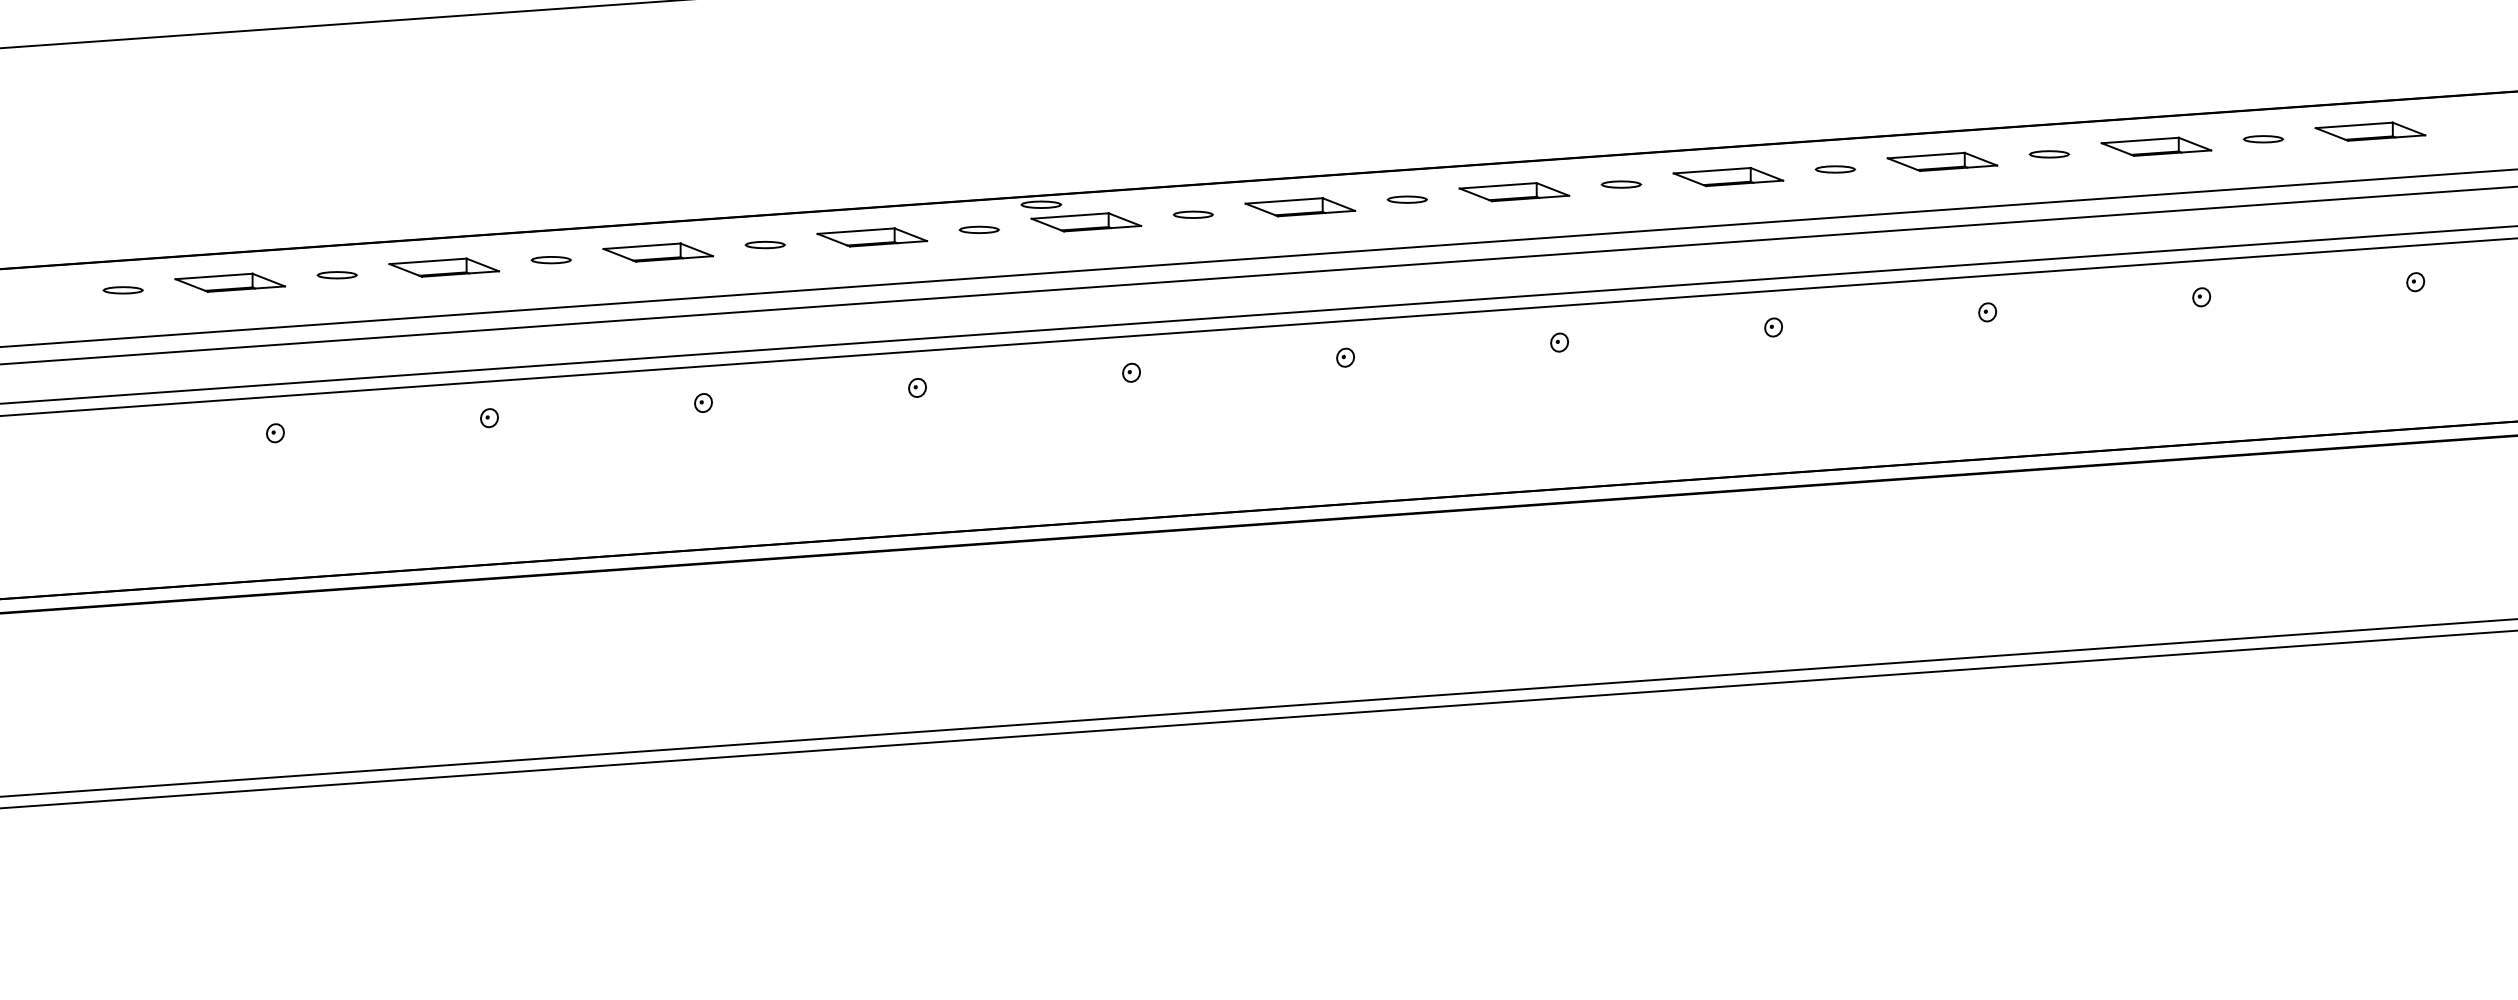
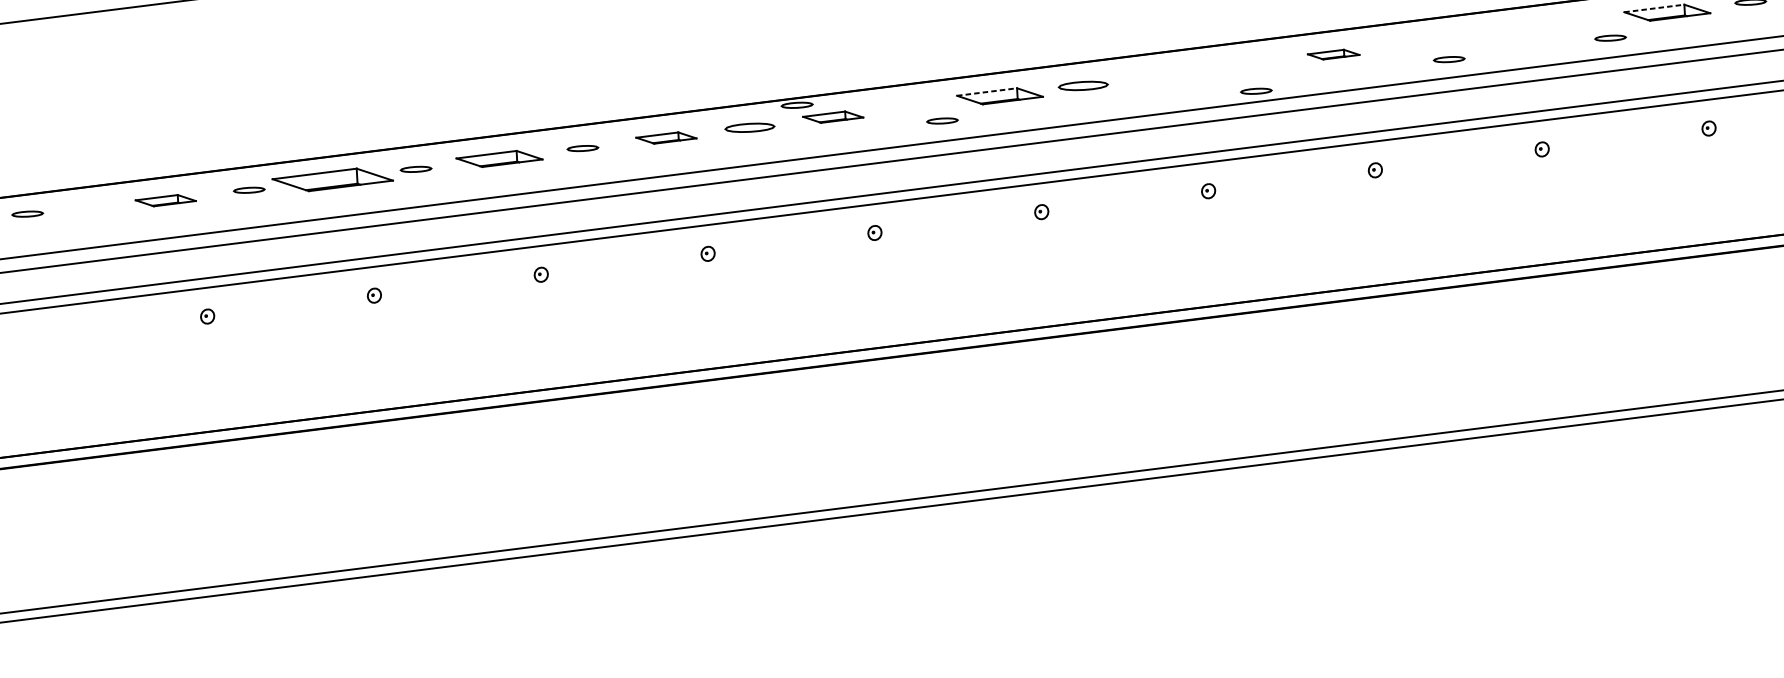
line: (2140, 140) -> (1654, 8), solid -> dashed
part: (2049, 154) -> (1610, 38), moved
part: (1942, 161) -> (1500, 33), removed
part: (1835, 169) -> (1449, 59), moved
part: (1728, 177) -> (1333, 54), size x0.6
part: (1621, 184) -> (1256, 91), moved
part: (1514, 192) -> (1166, 75), removed
part: (1407, 199) -> (1083, 85), size x1.6
line: (1284, 200) -> (987, 91), solid -> dashed
part: (1193, 214) -> (942, 120), moved
part: (1086, 222) -> (833, 117), size x0.7
part: (978, 229) -> (749, 127), size x1.6
part: (872, 237) -> (666, 138), size x0.7
part: (443, 267) -> (332, 179), size x1.4
part: (229, 282) -> (165, 200), size x0.7
part: (122, 290) -> (27, 214), moved

